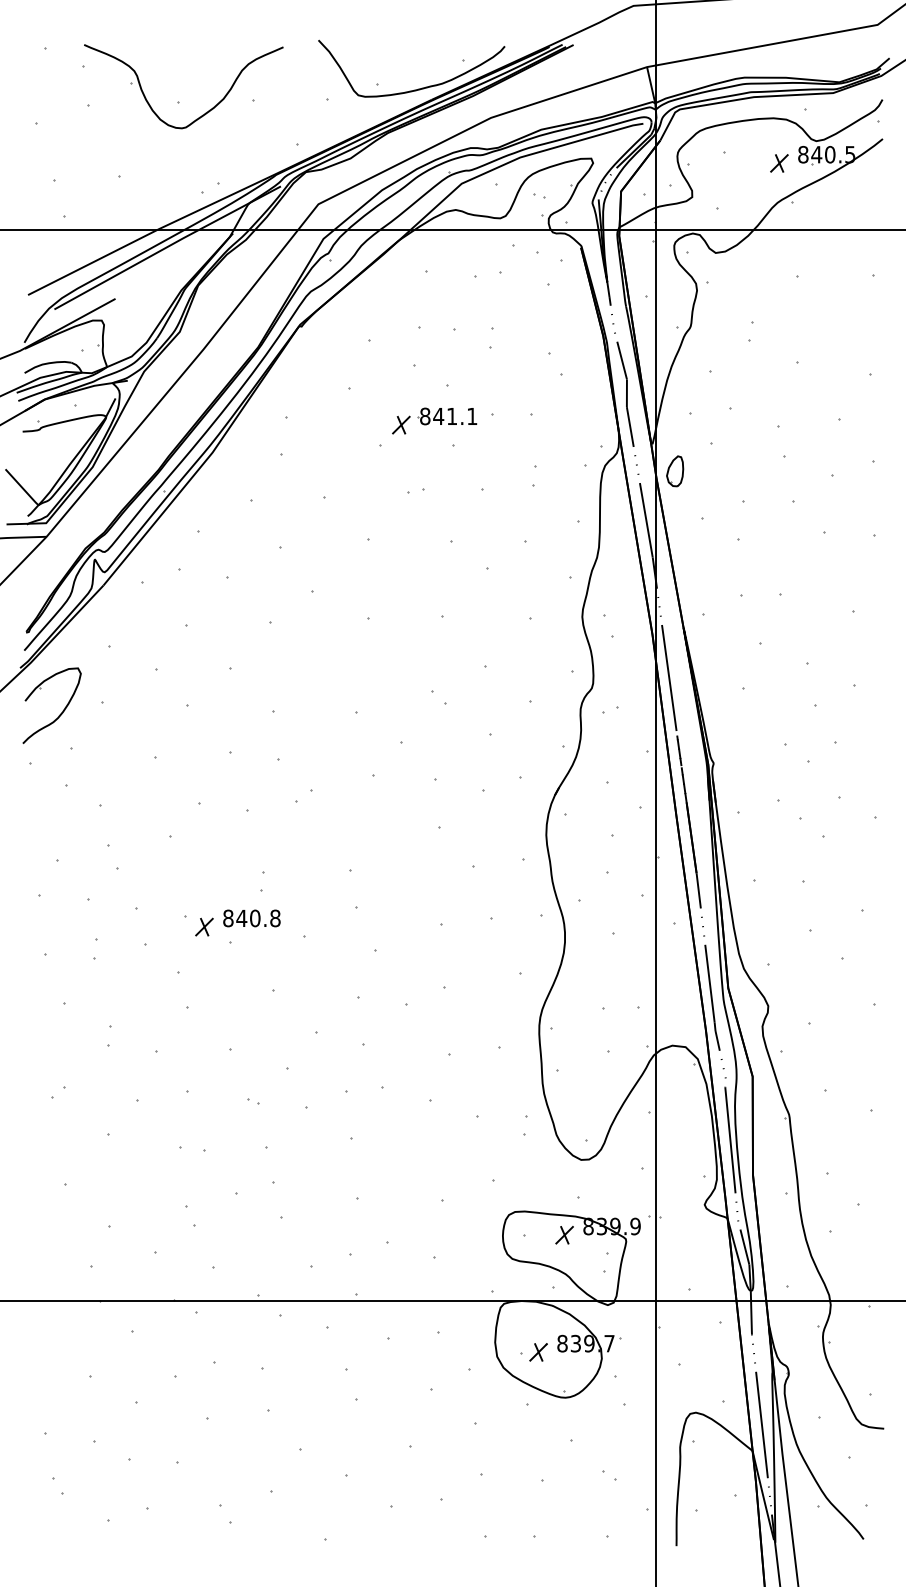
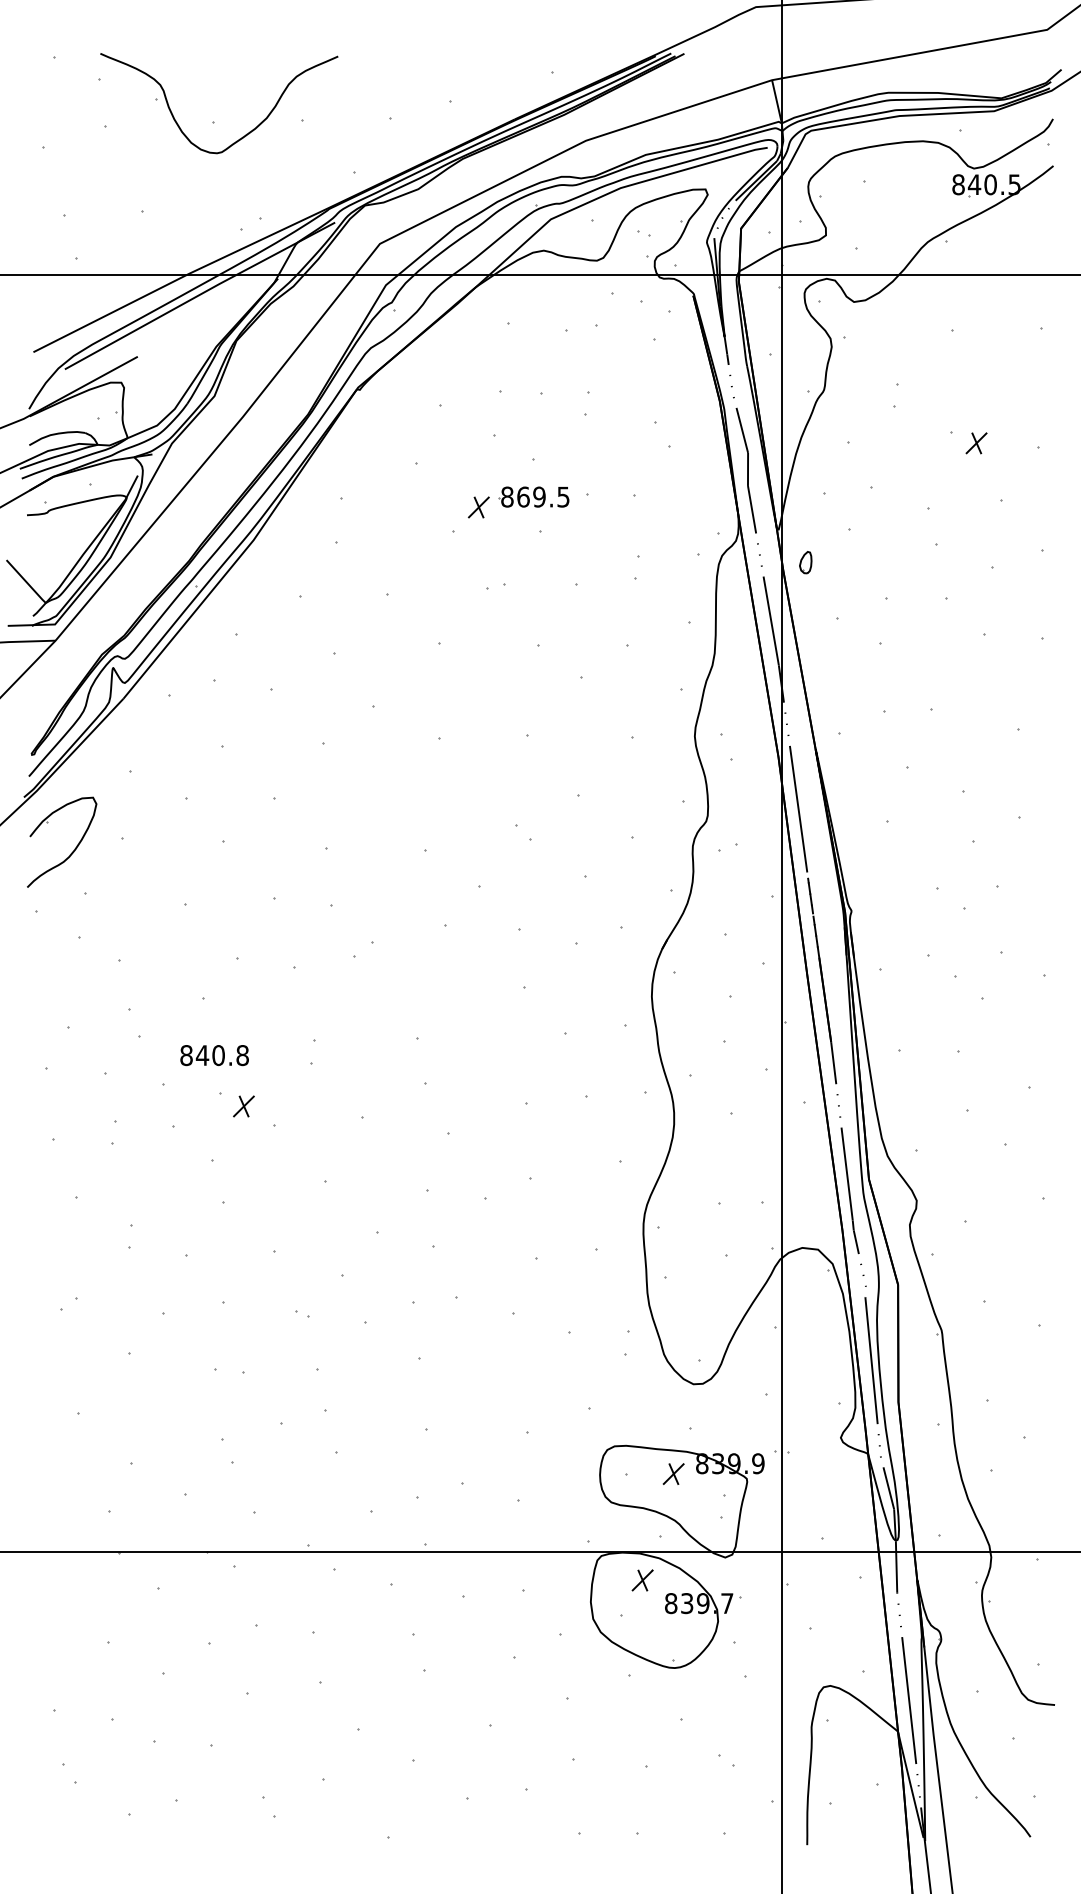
curve: (418, 88) -> (499, 105), removed
part: (779, 163) -> (976, 443), moved
text: (455, 416) -> (543, 497), 841.1 -> 869.5
part: (675, 471) -> (806, 562), size x0.6
text: (251, 918) -> (214, 1055), moved
part: (538, 1352) -> (642, 1580), moved

